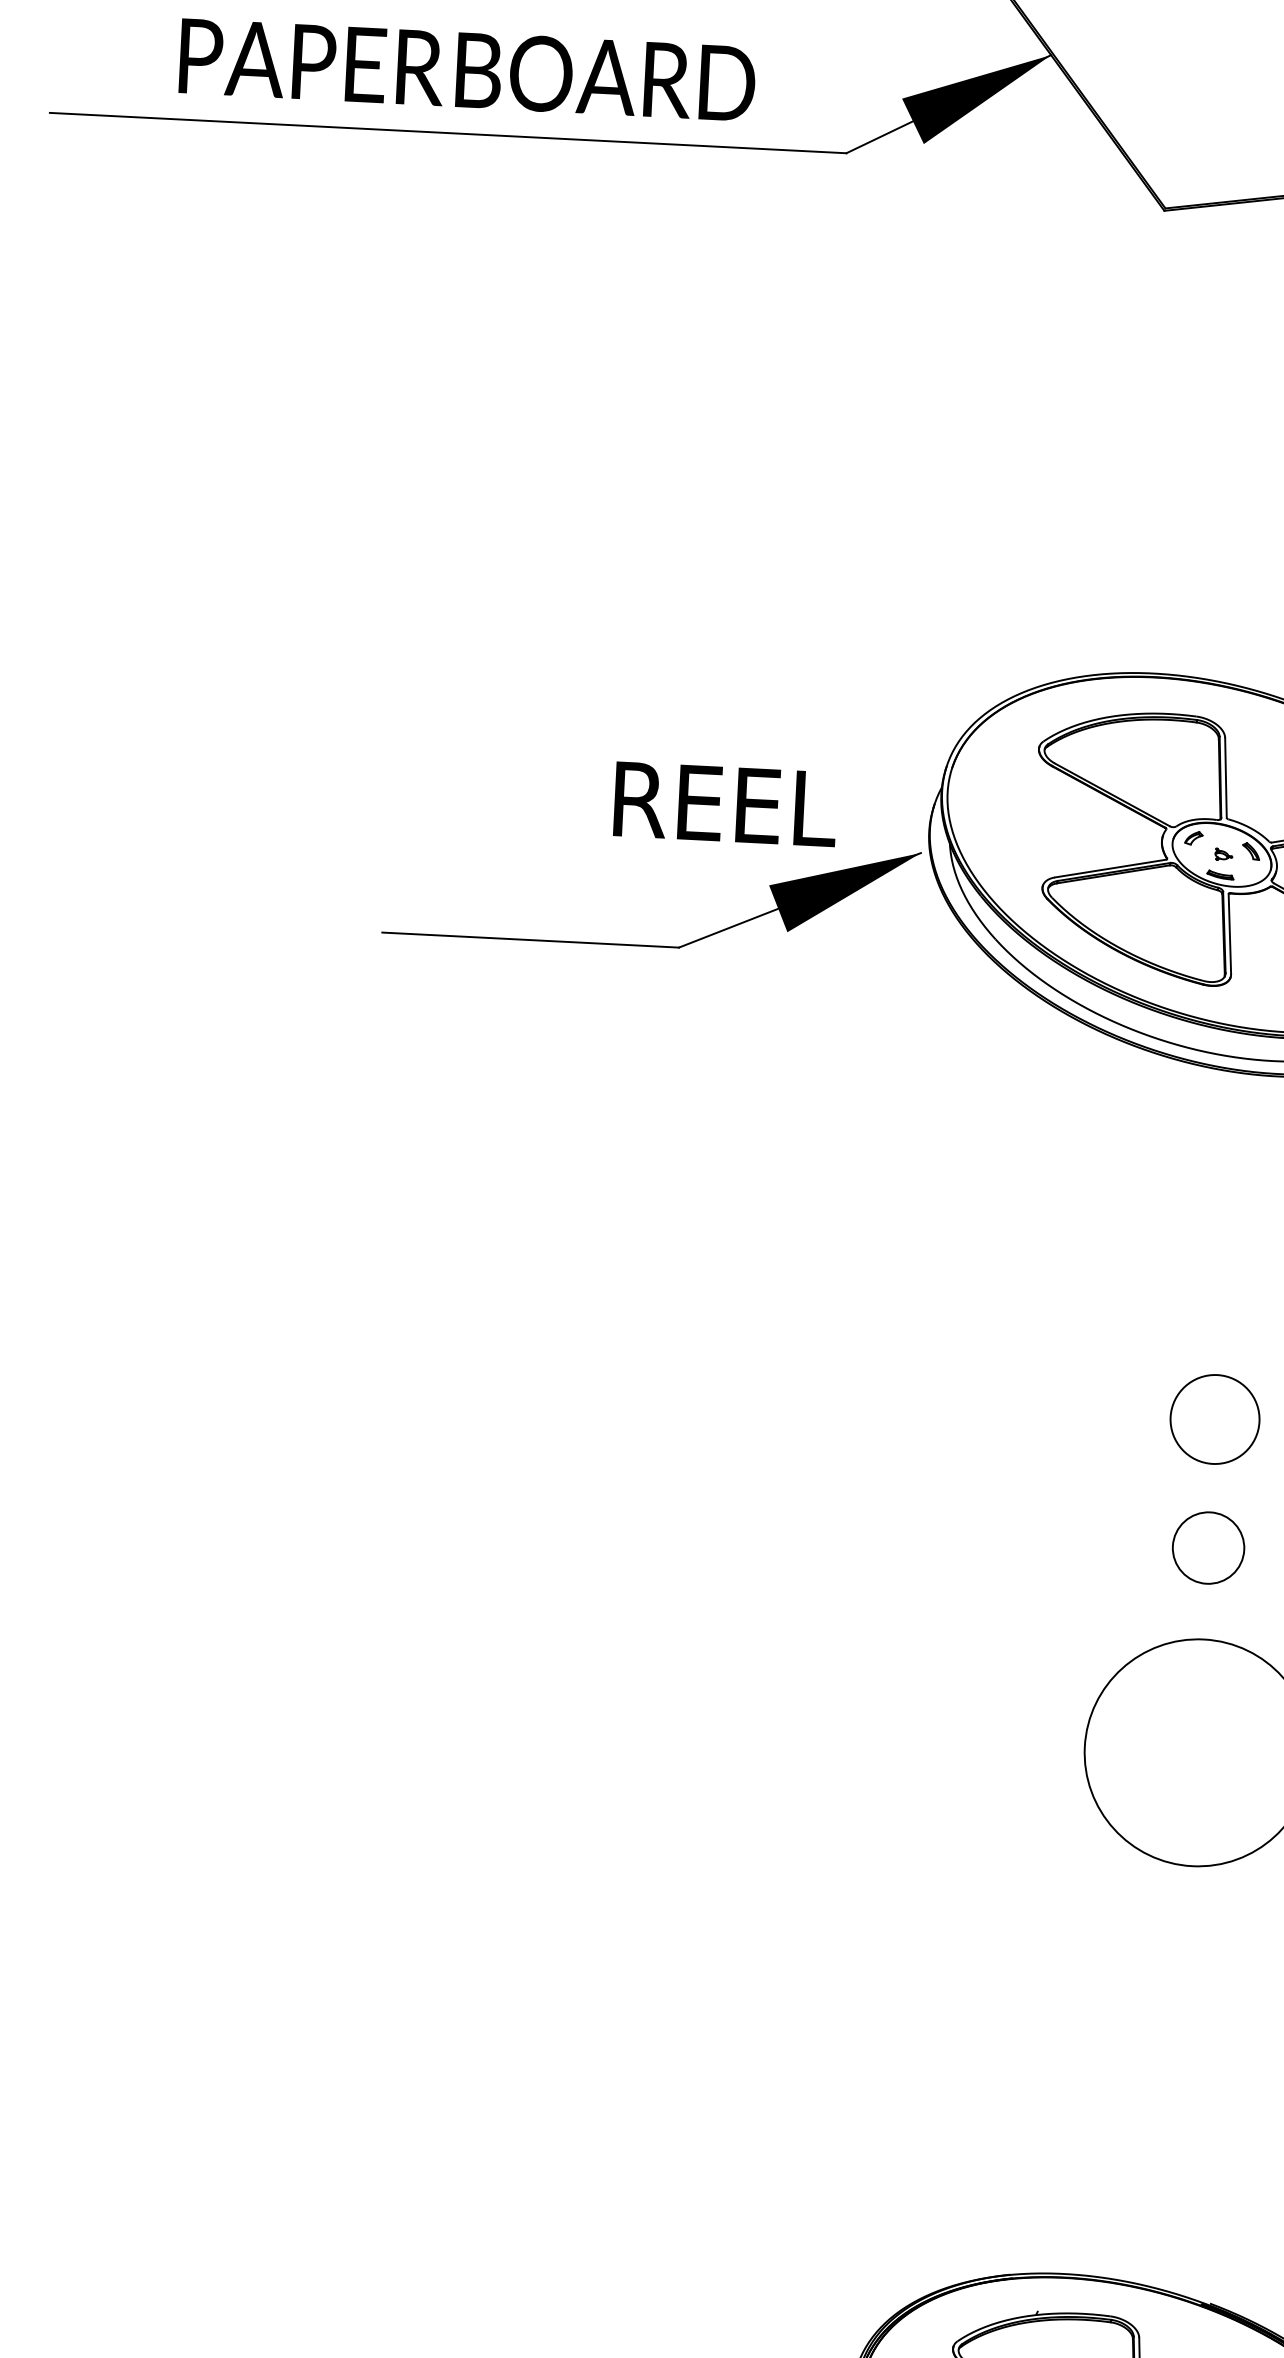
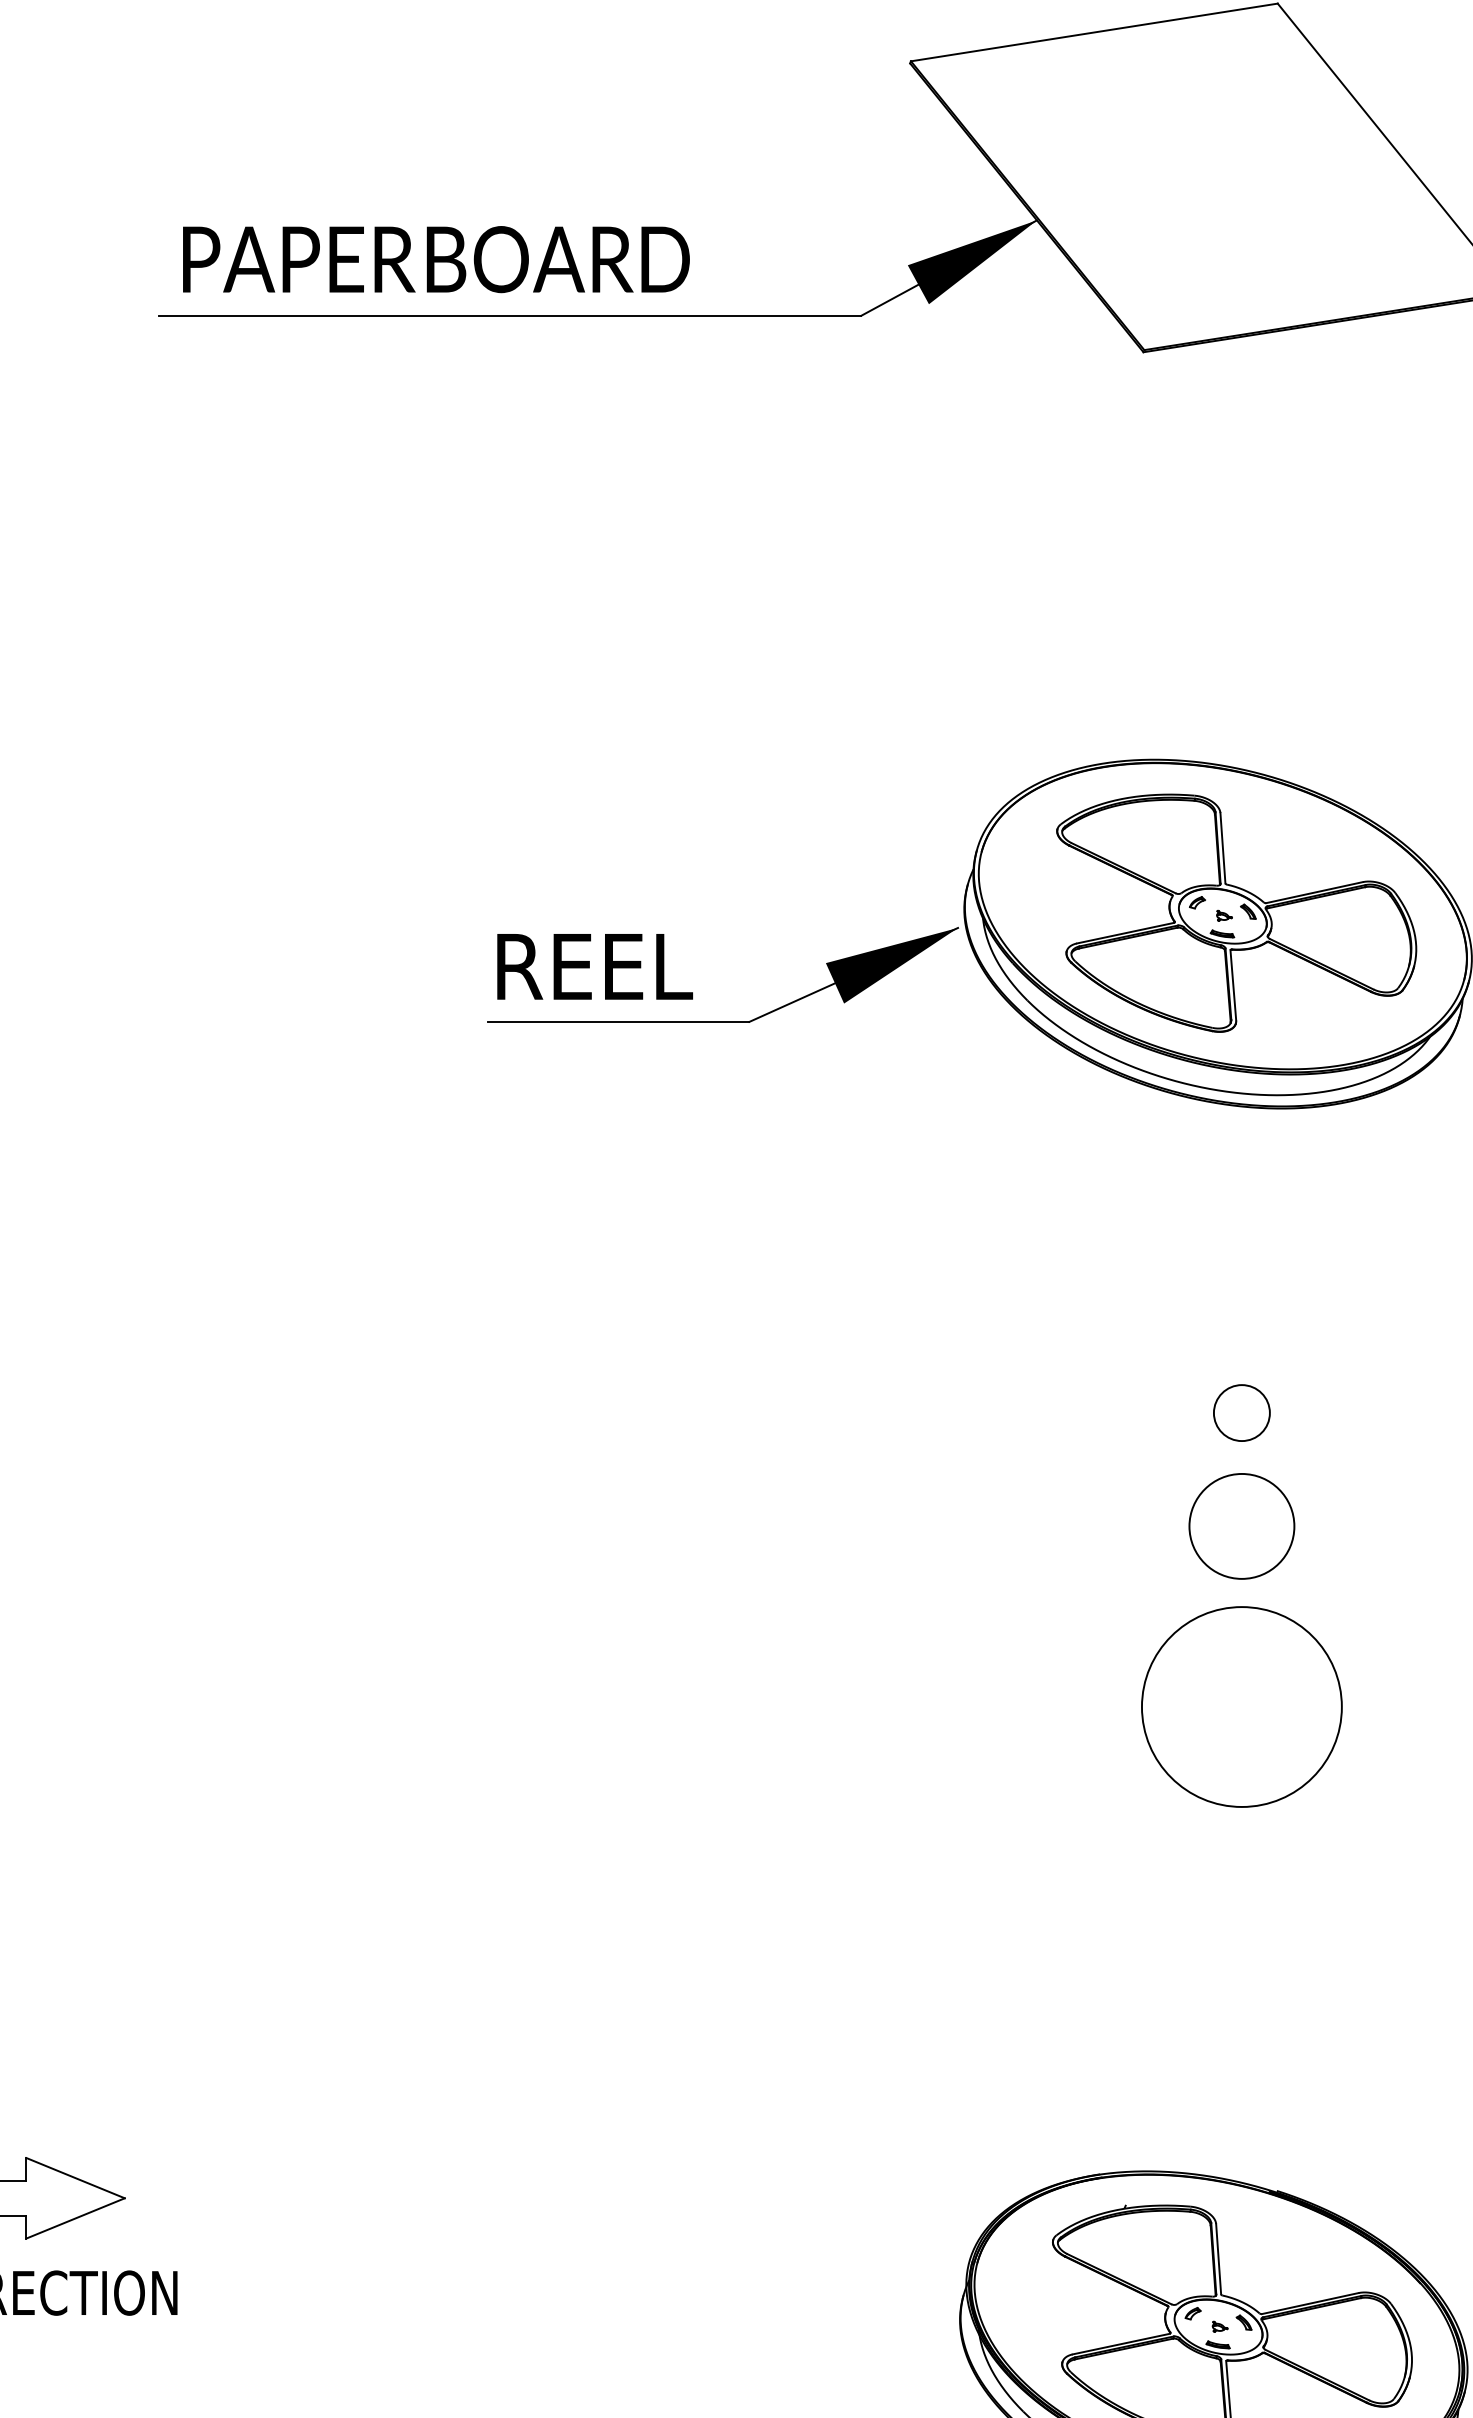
text: (467, 70) -> (436, 259), moved
text: (725, 803) -> (594, 966), moved
circle: (1214, 1419) -> (1241, 1413), size x0.71
circle: (1208, 1548) -> (1241, 1526), size x1.67

